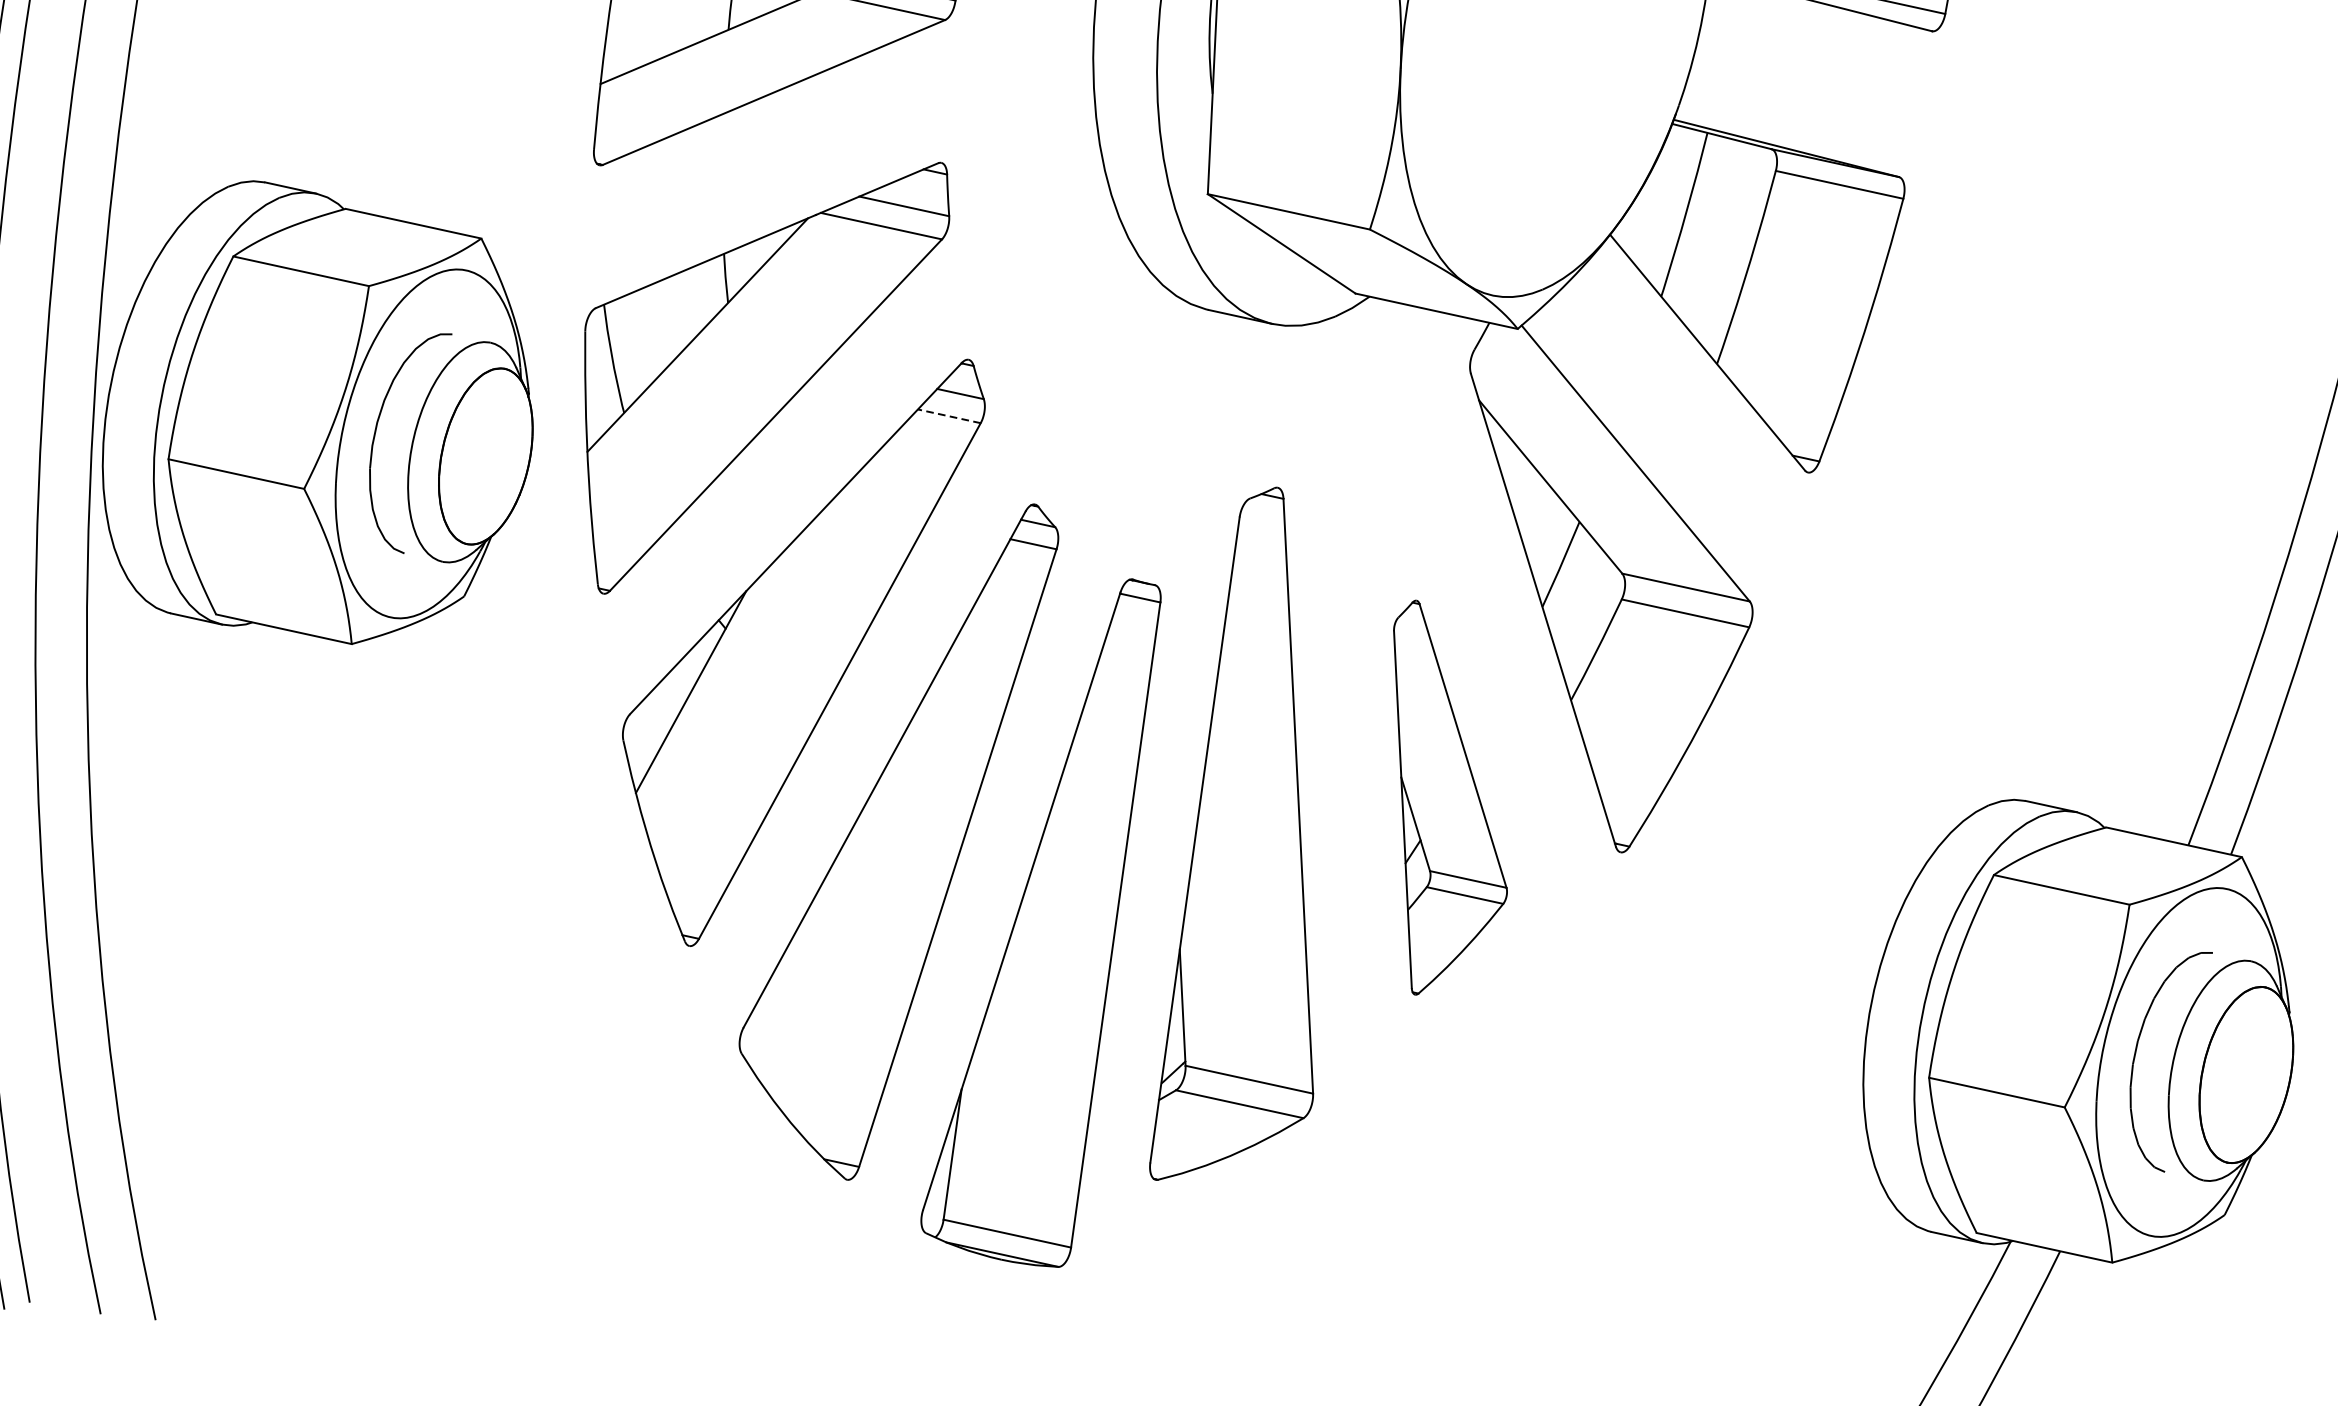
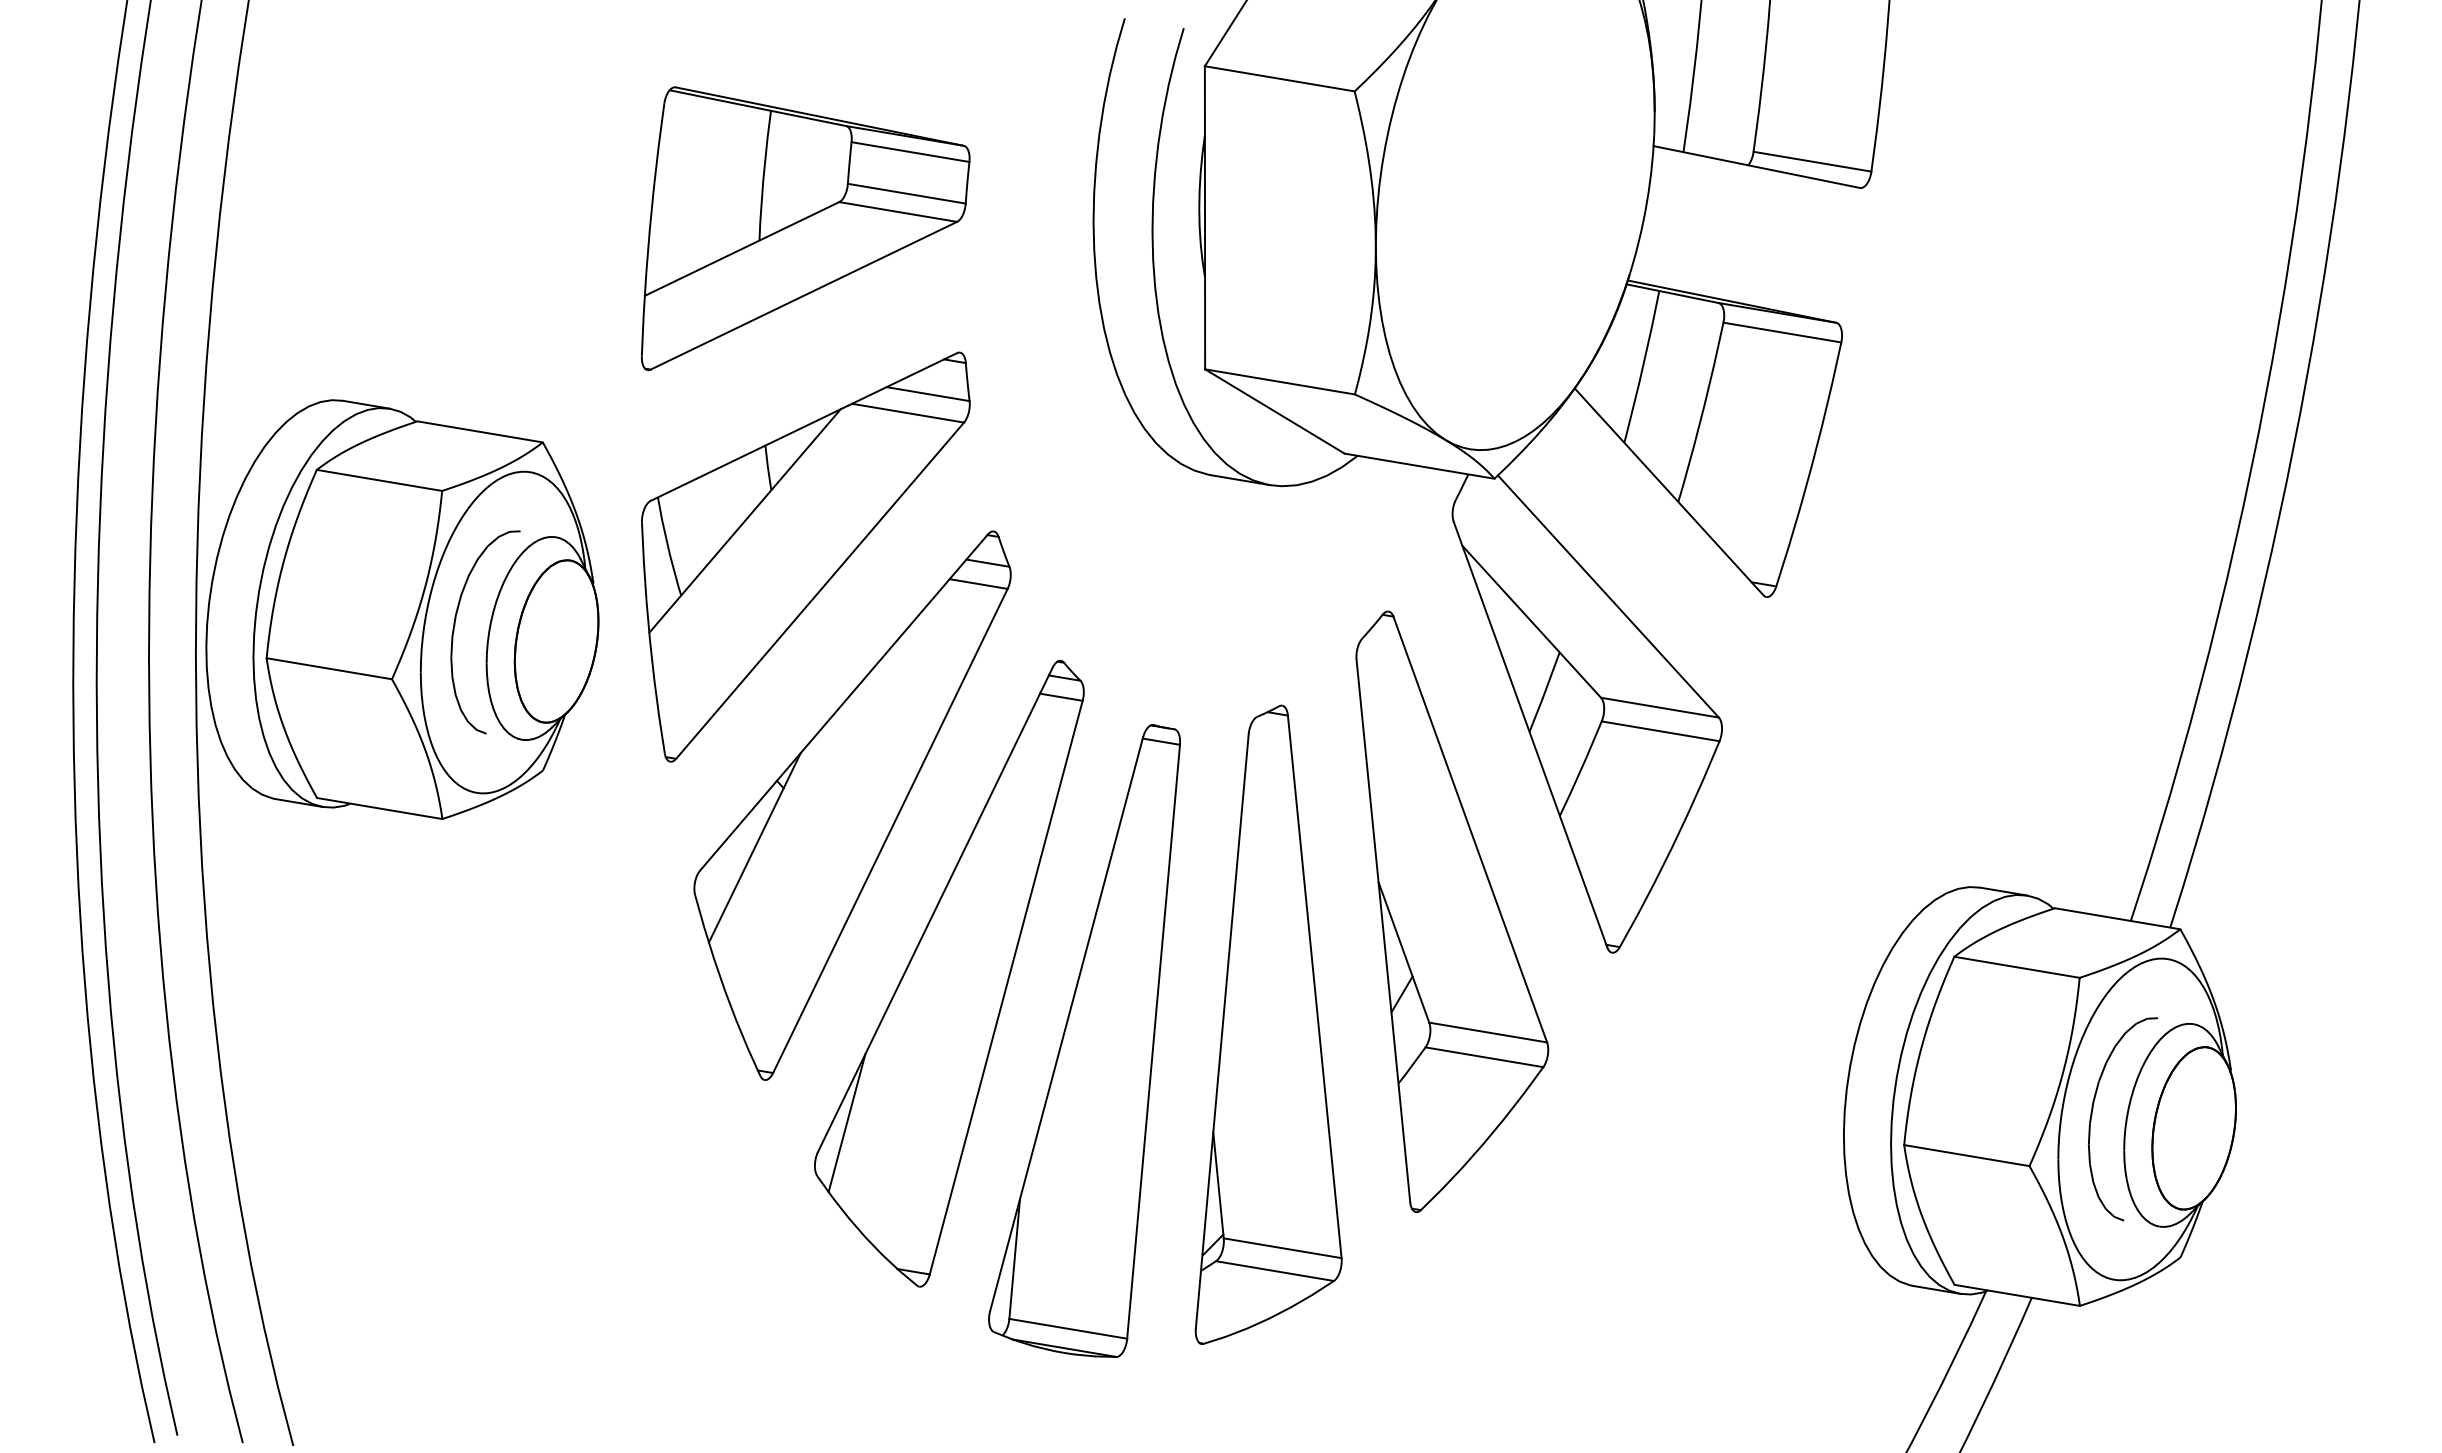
line: (949, 415) -> (978, 583), dashed -> solid
part: (1448, 798) -> (1452, 911), size x1.67
part: (1245, 834) -> (1268, 1024), moved
line: (776, 996) -> (846, 1122), added

